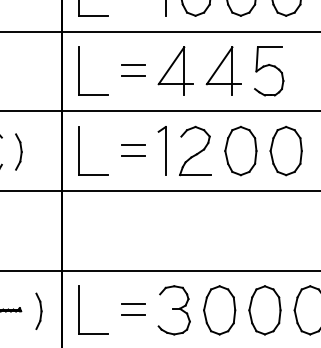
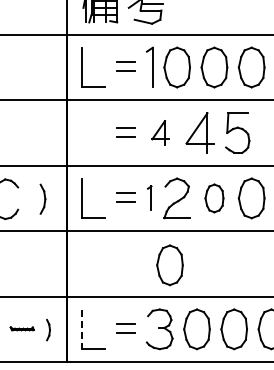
part: (80, 70) -> (82, 132), removed
part: (175, 70) -> (160, 132), size x0.6
part: (161, 149) -> (149, 197), size x0.6
part: (18, 151) -> (42, 198), moved
part: (240, 151) -> (214, 198), size x0.7
part: (186, 232) -> (169, 265), added
part: (38, 310) -> (48, 329), size x0.7
line: (79, 310) -> (81, 329), solid -> dashed

